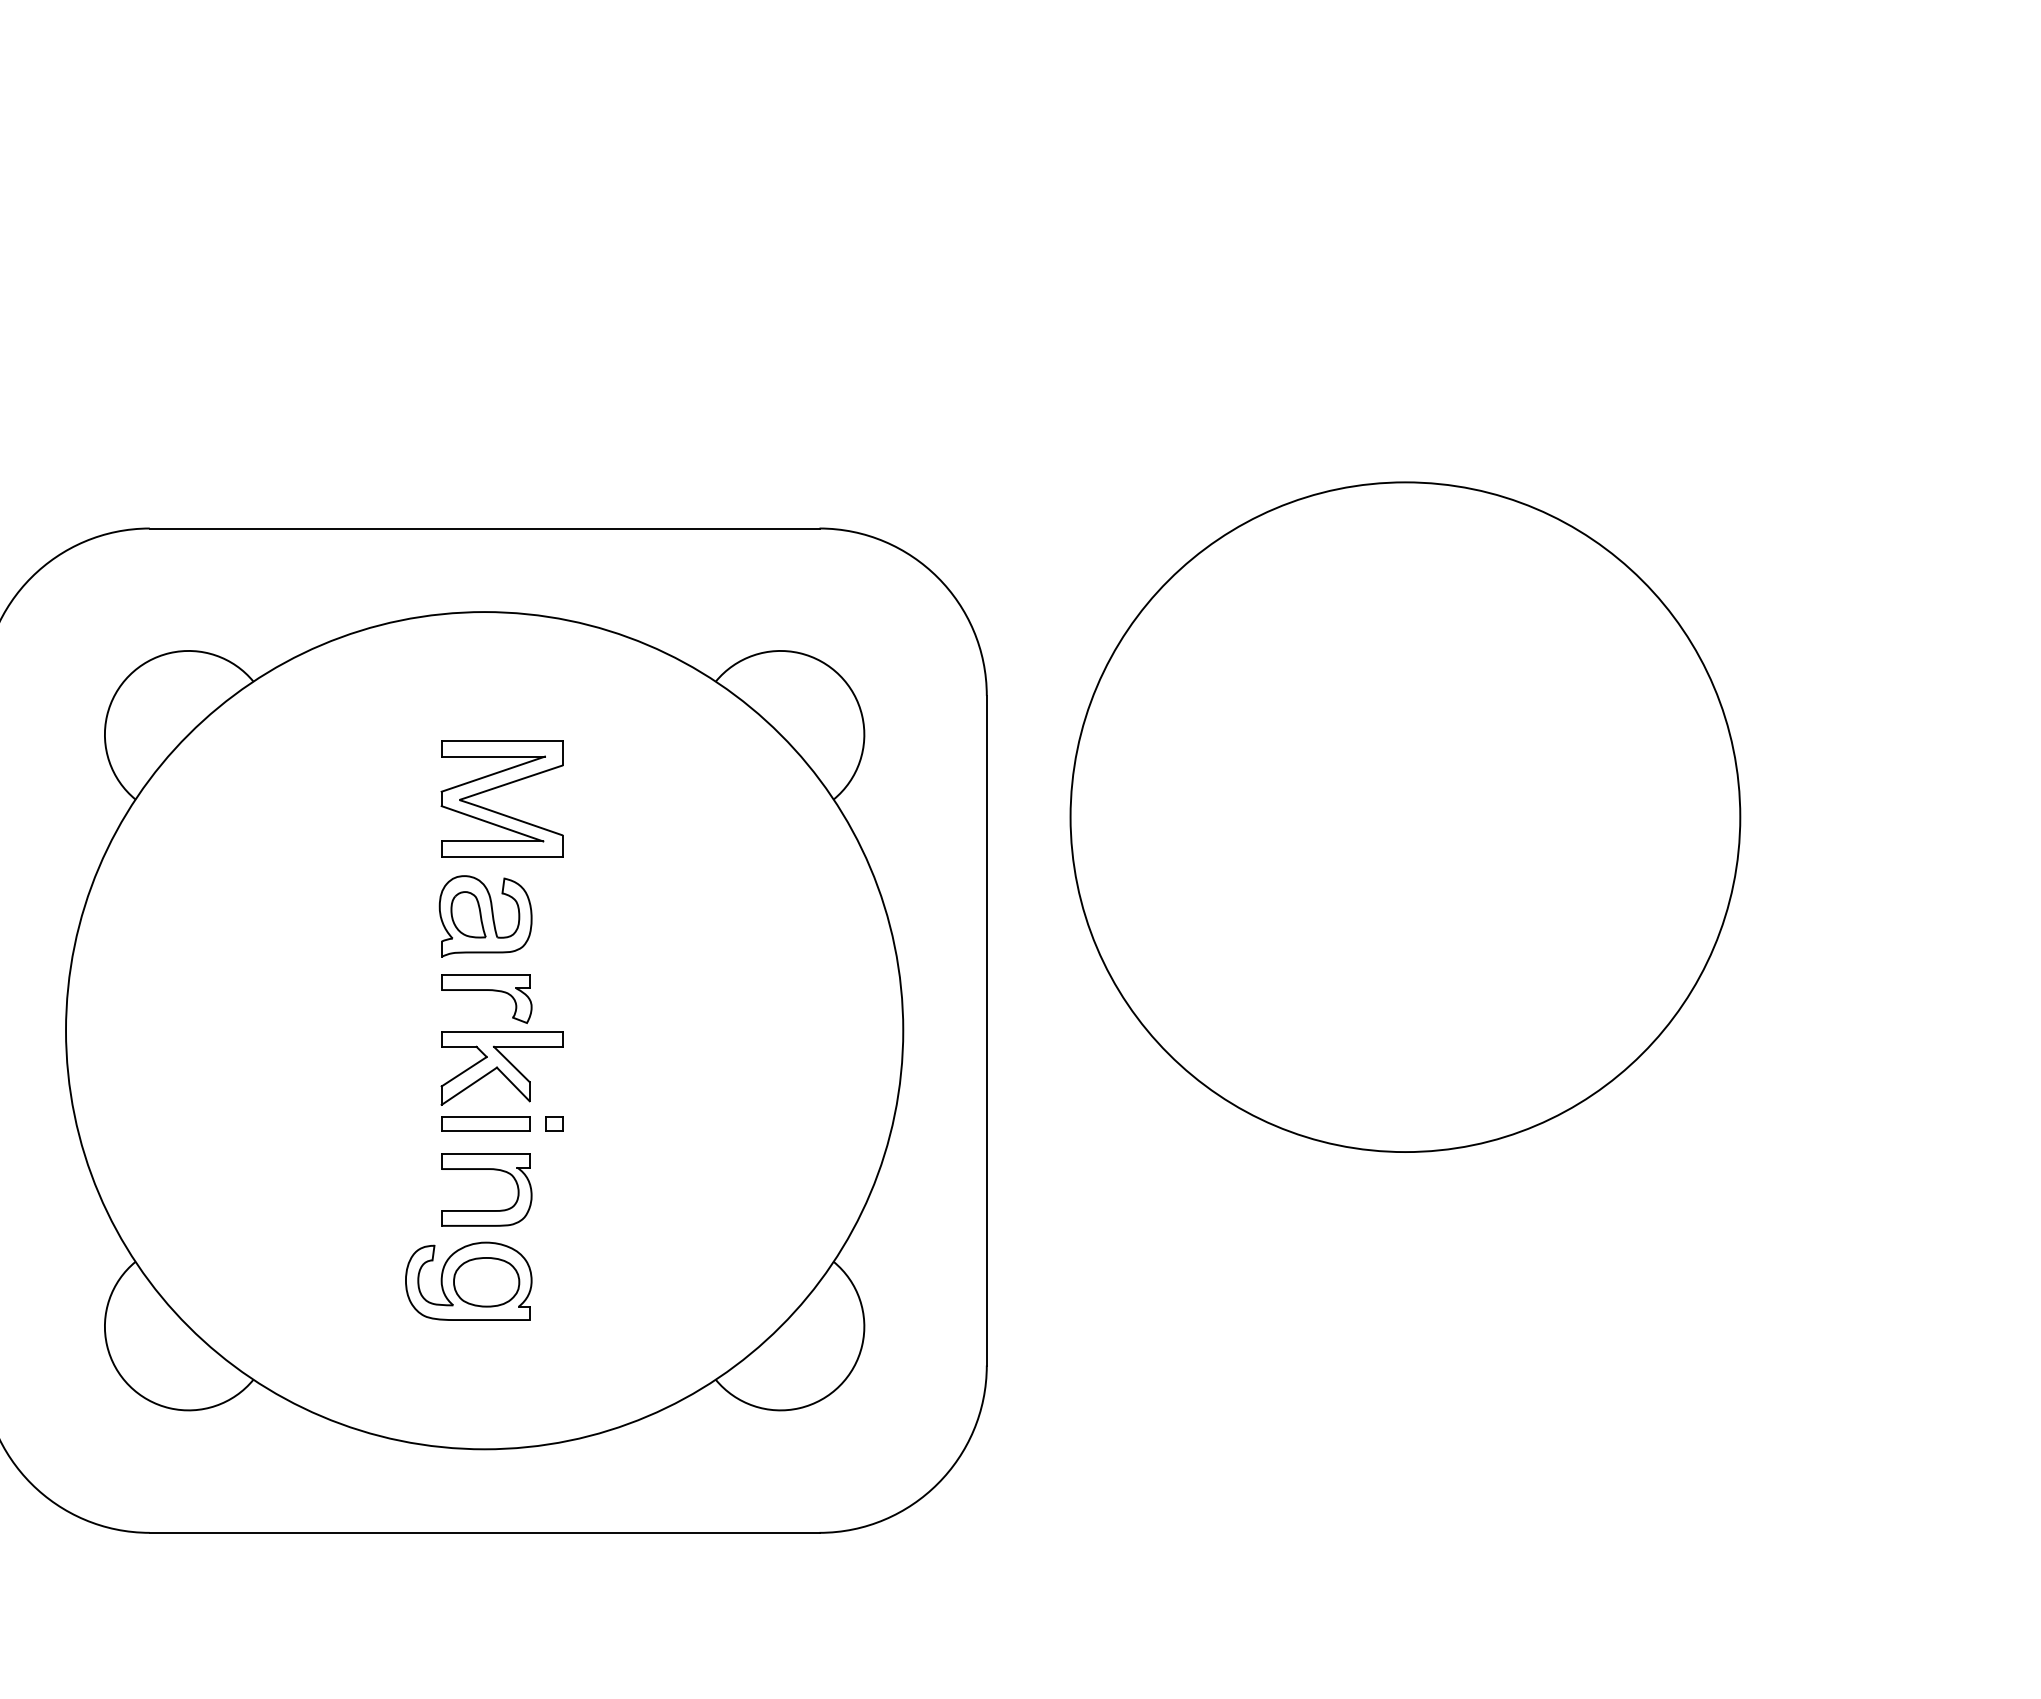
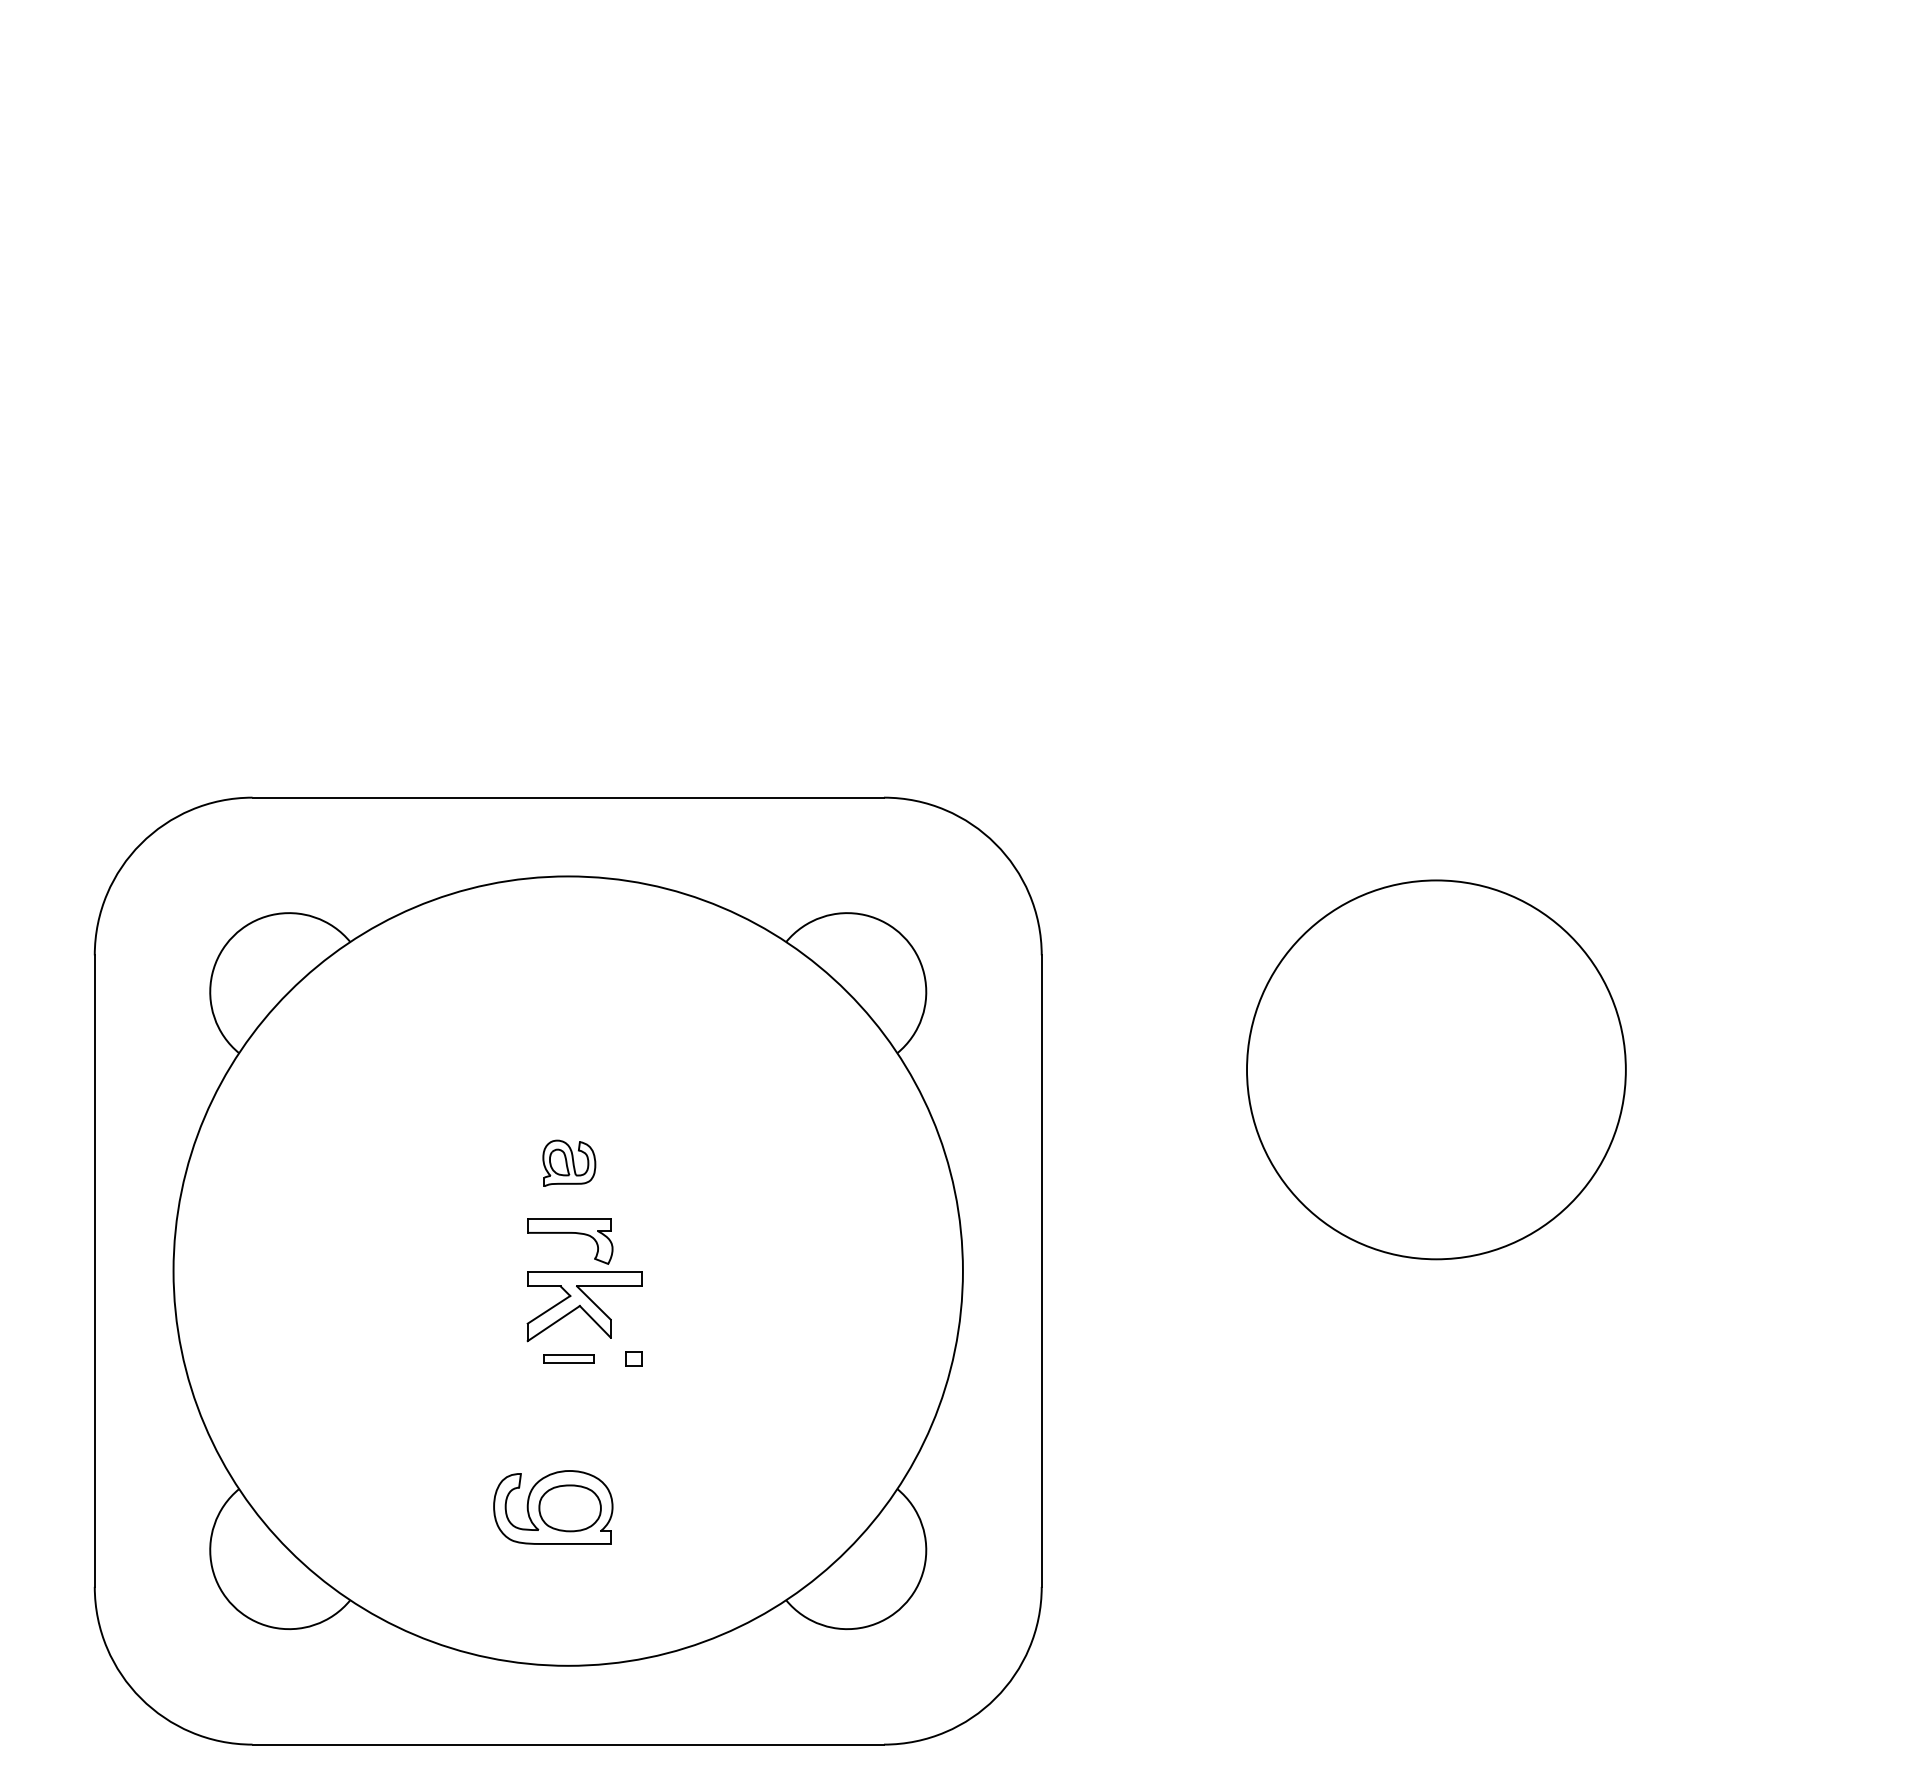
part: (498, 788) -> (581, 1042), removed
circle: (1405, 816) -> (1436, 1069), size x0.6
part: (485, 916) -> (569, 1163), size x0.6
part: (485, 1123) -> (569, 1358), size x0.6
part: (487, 1170) -> (570, 1402), removed

